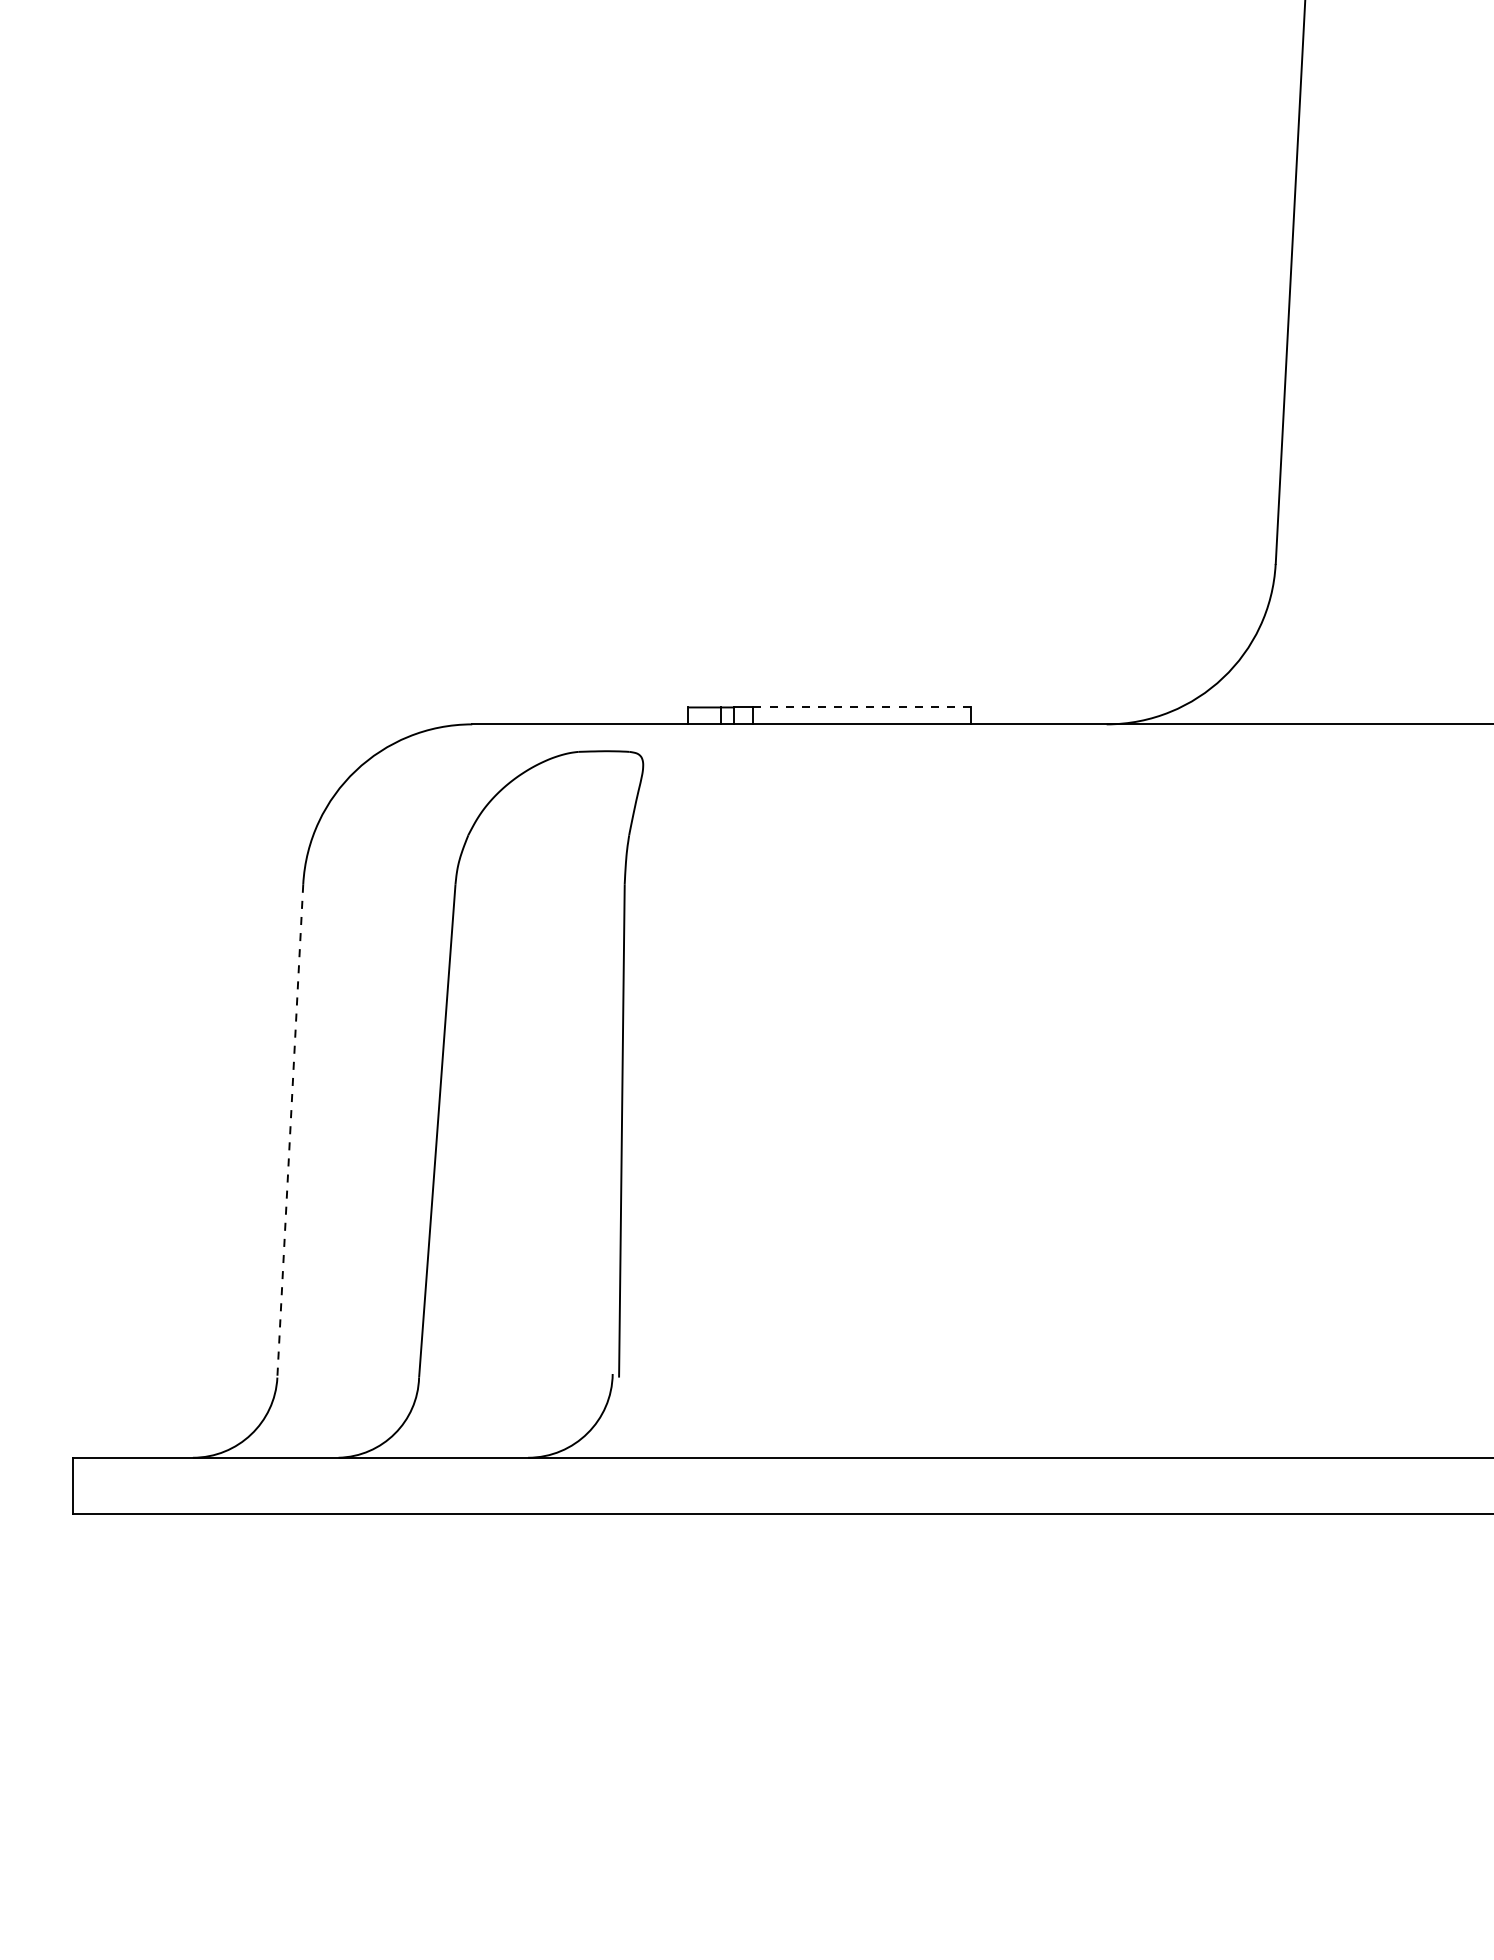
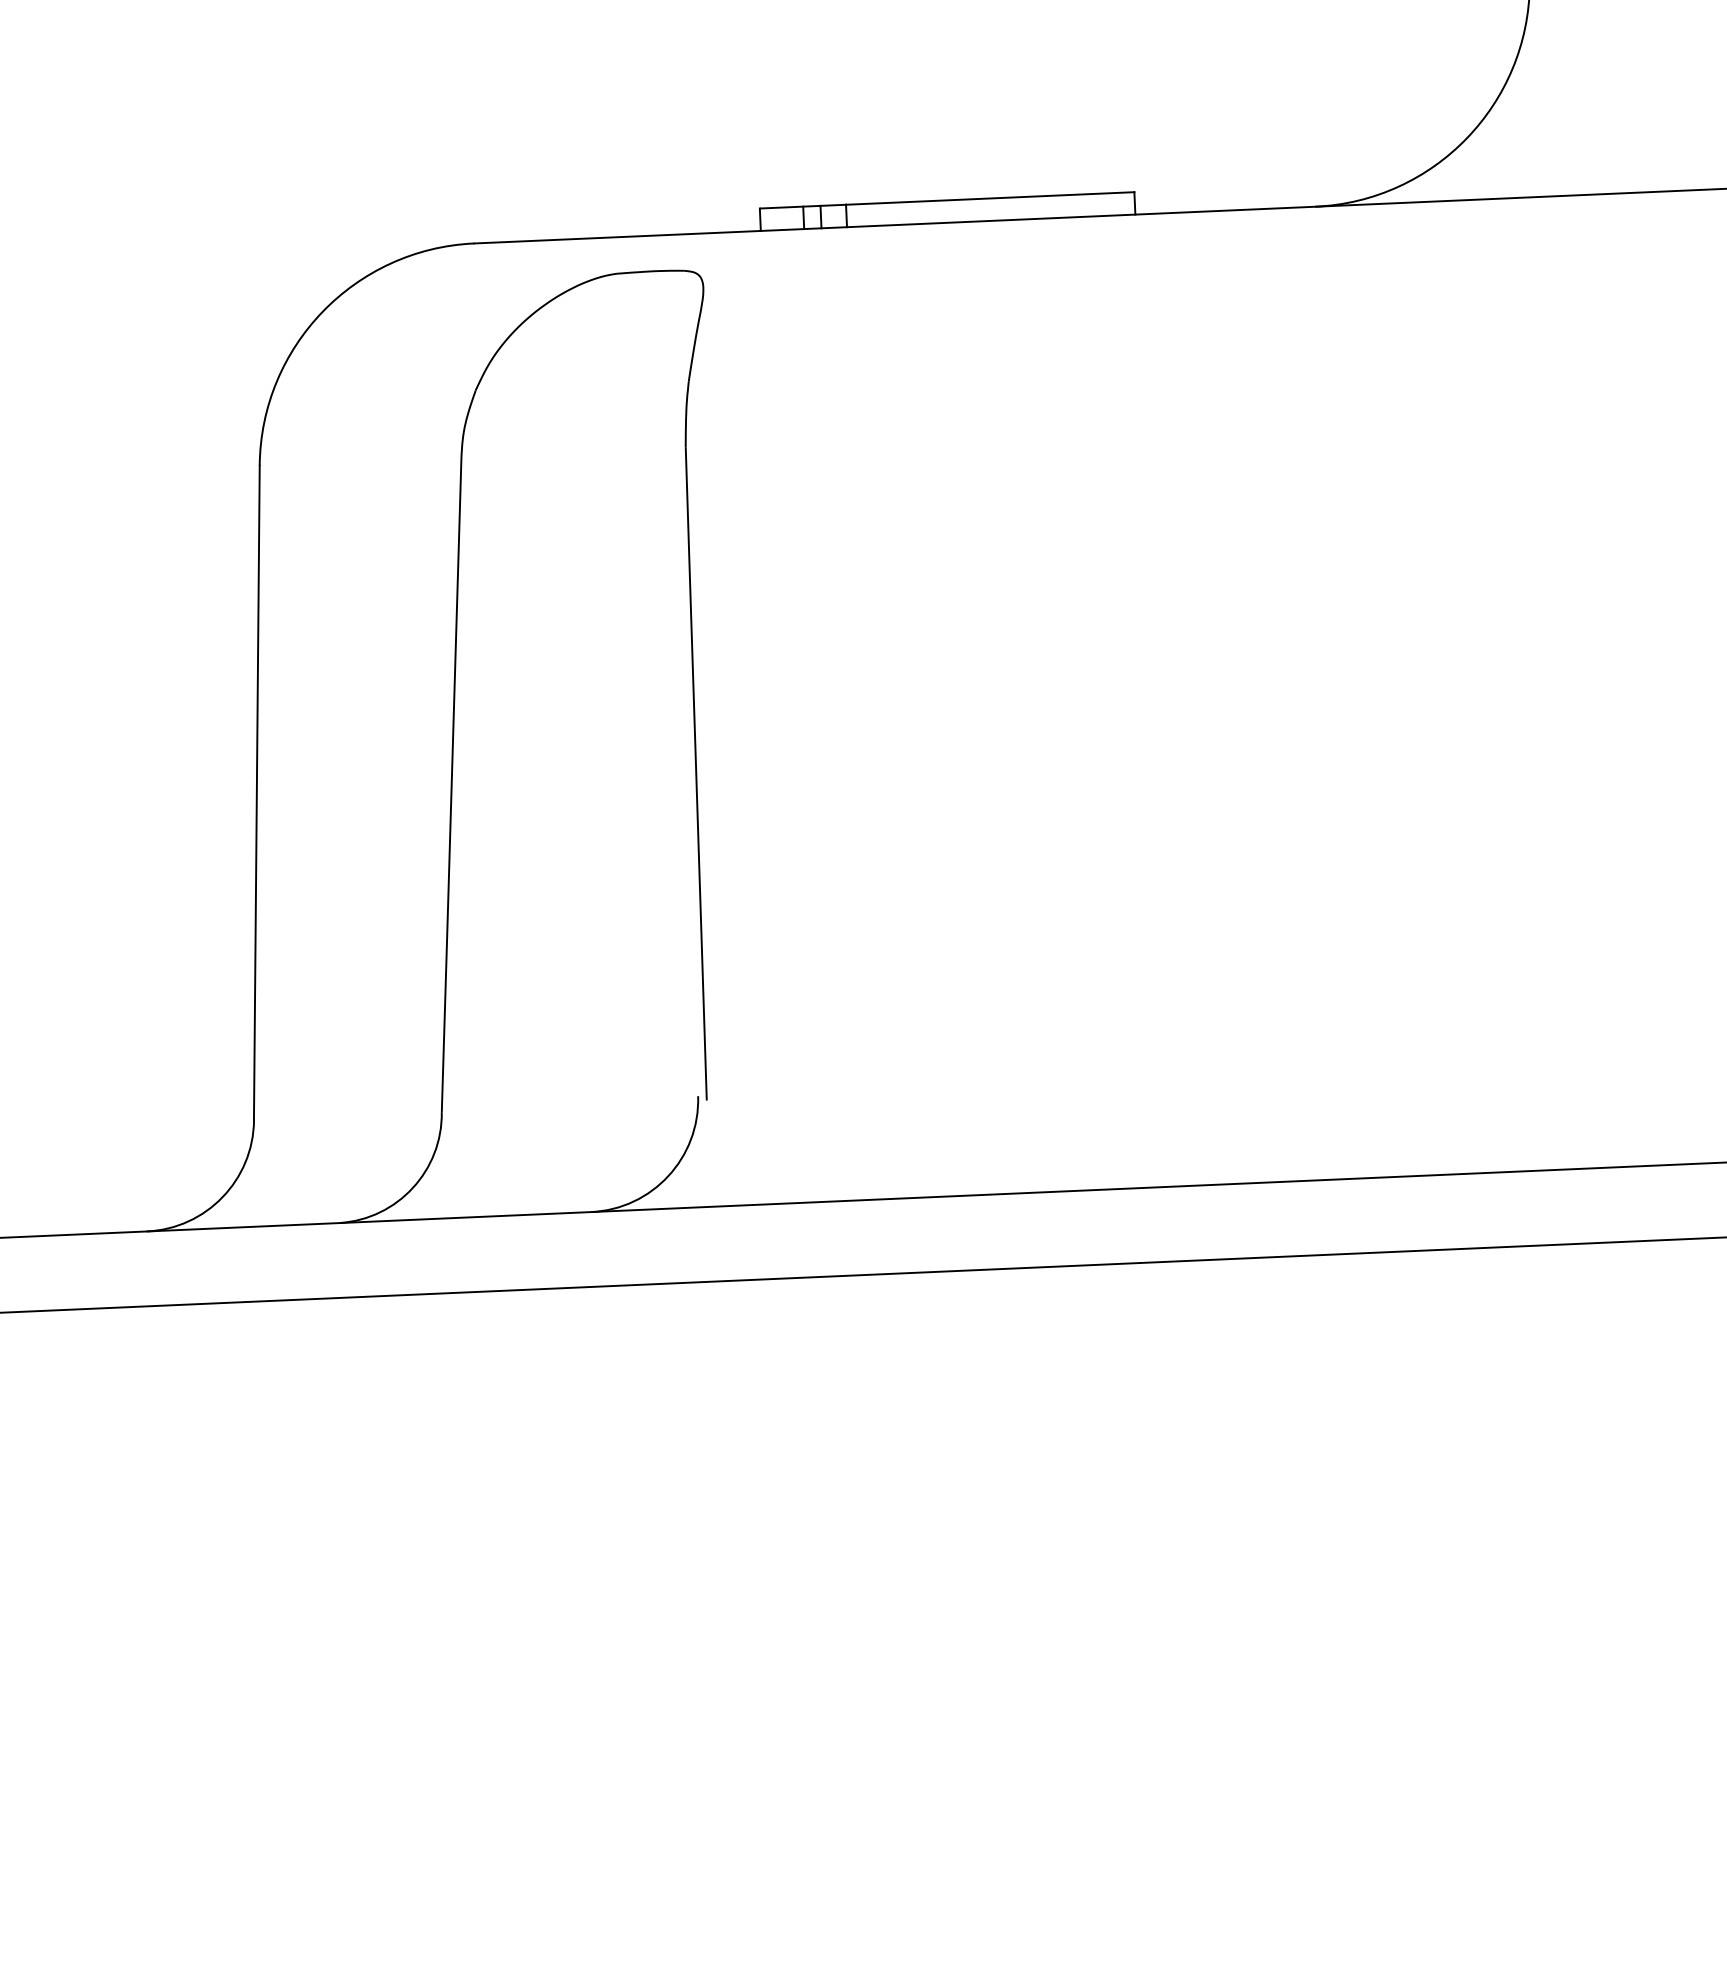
line: (862, 707) -> (990, 198), dashed -> solid
line: (290, 1131) -> (257, 793), dashed -> solid

